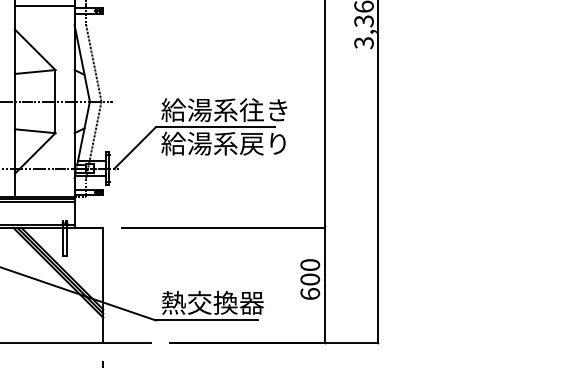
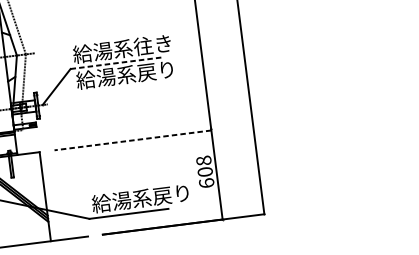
line: (215, 127) -> (116, 63), solid -> dashed
line: (223, 227) -> (132, 140), solid -> dashed
text: (310, 264) -> (204, 160), 600 -> 608
text: (223, 302) -> (140, 198), 熱交換器 -> 給湯系戻り

